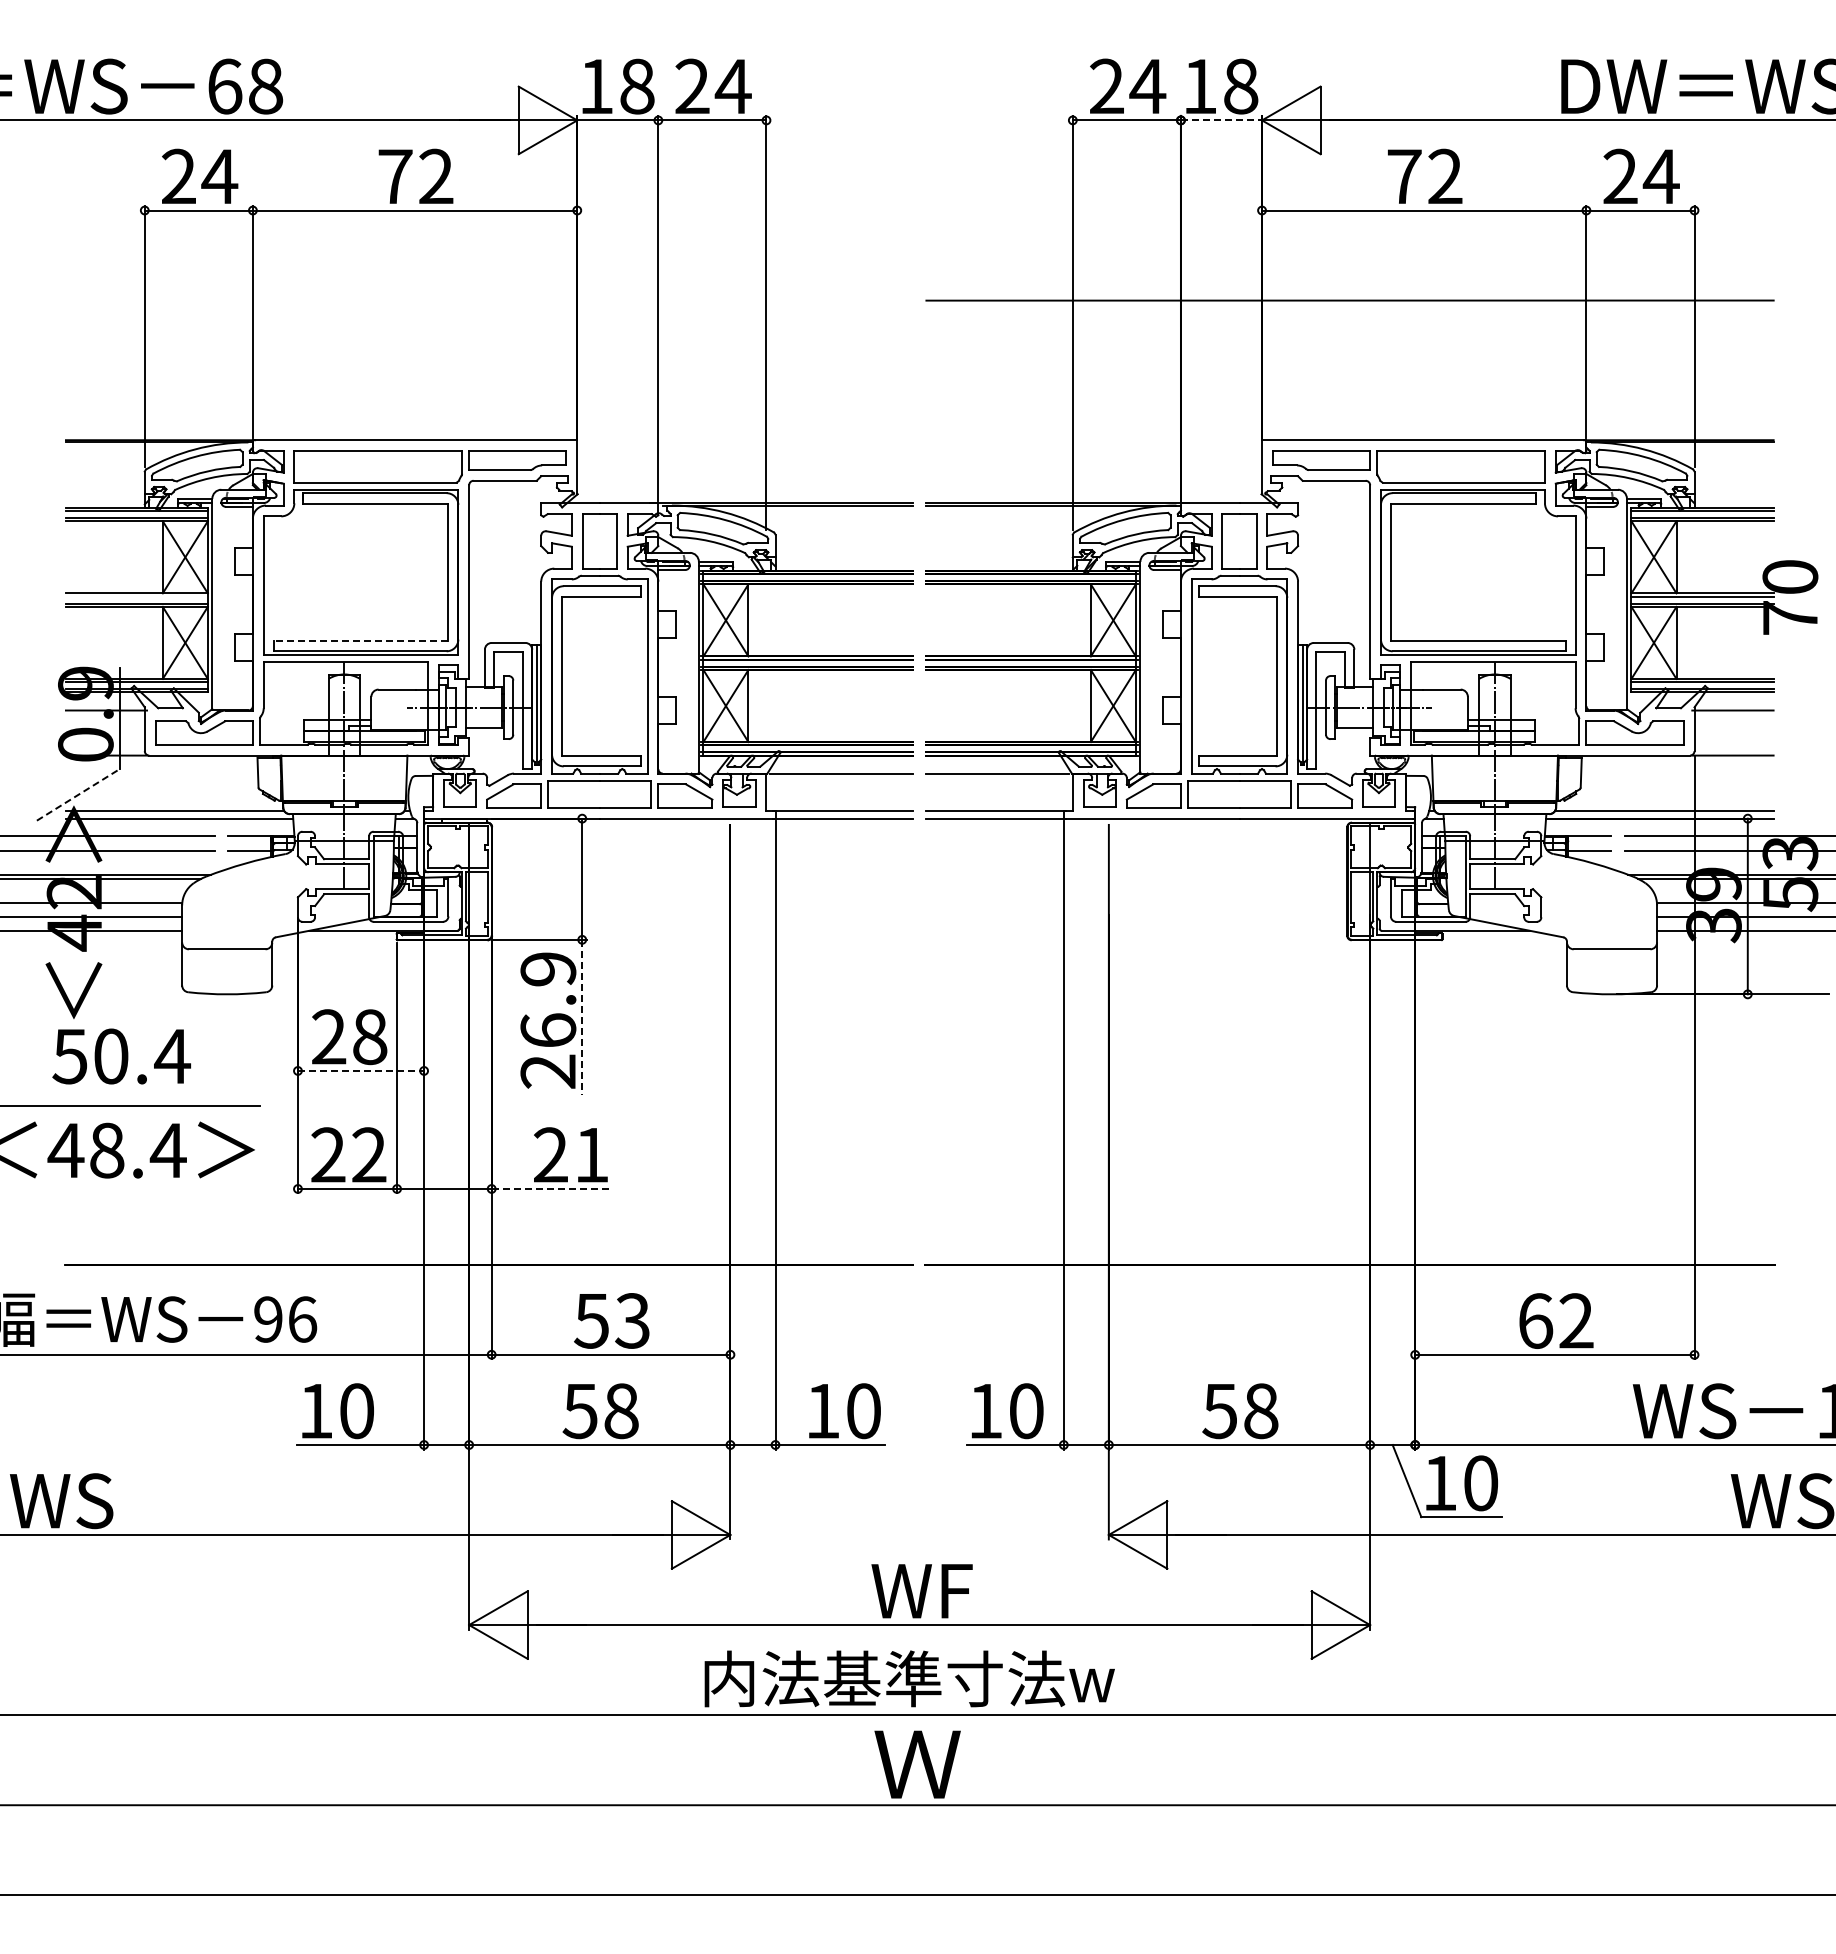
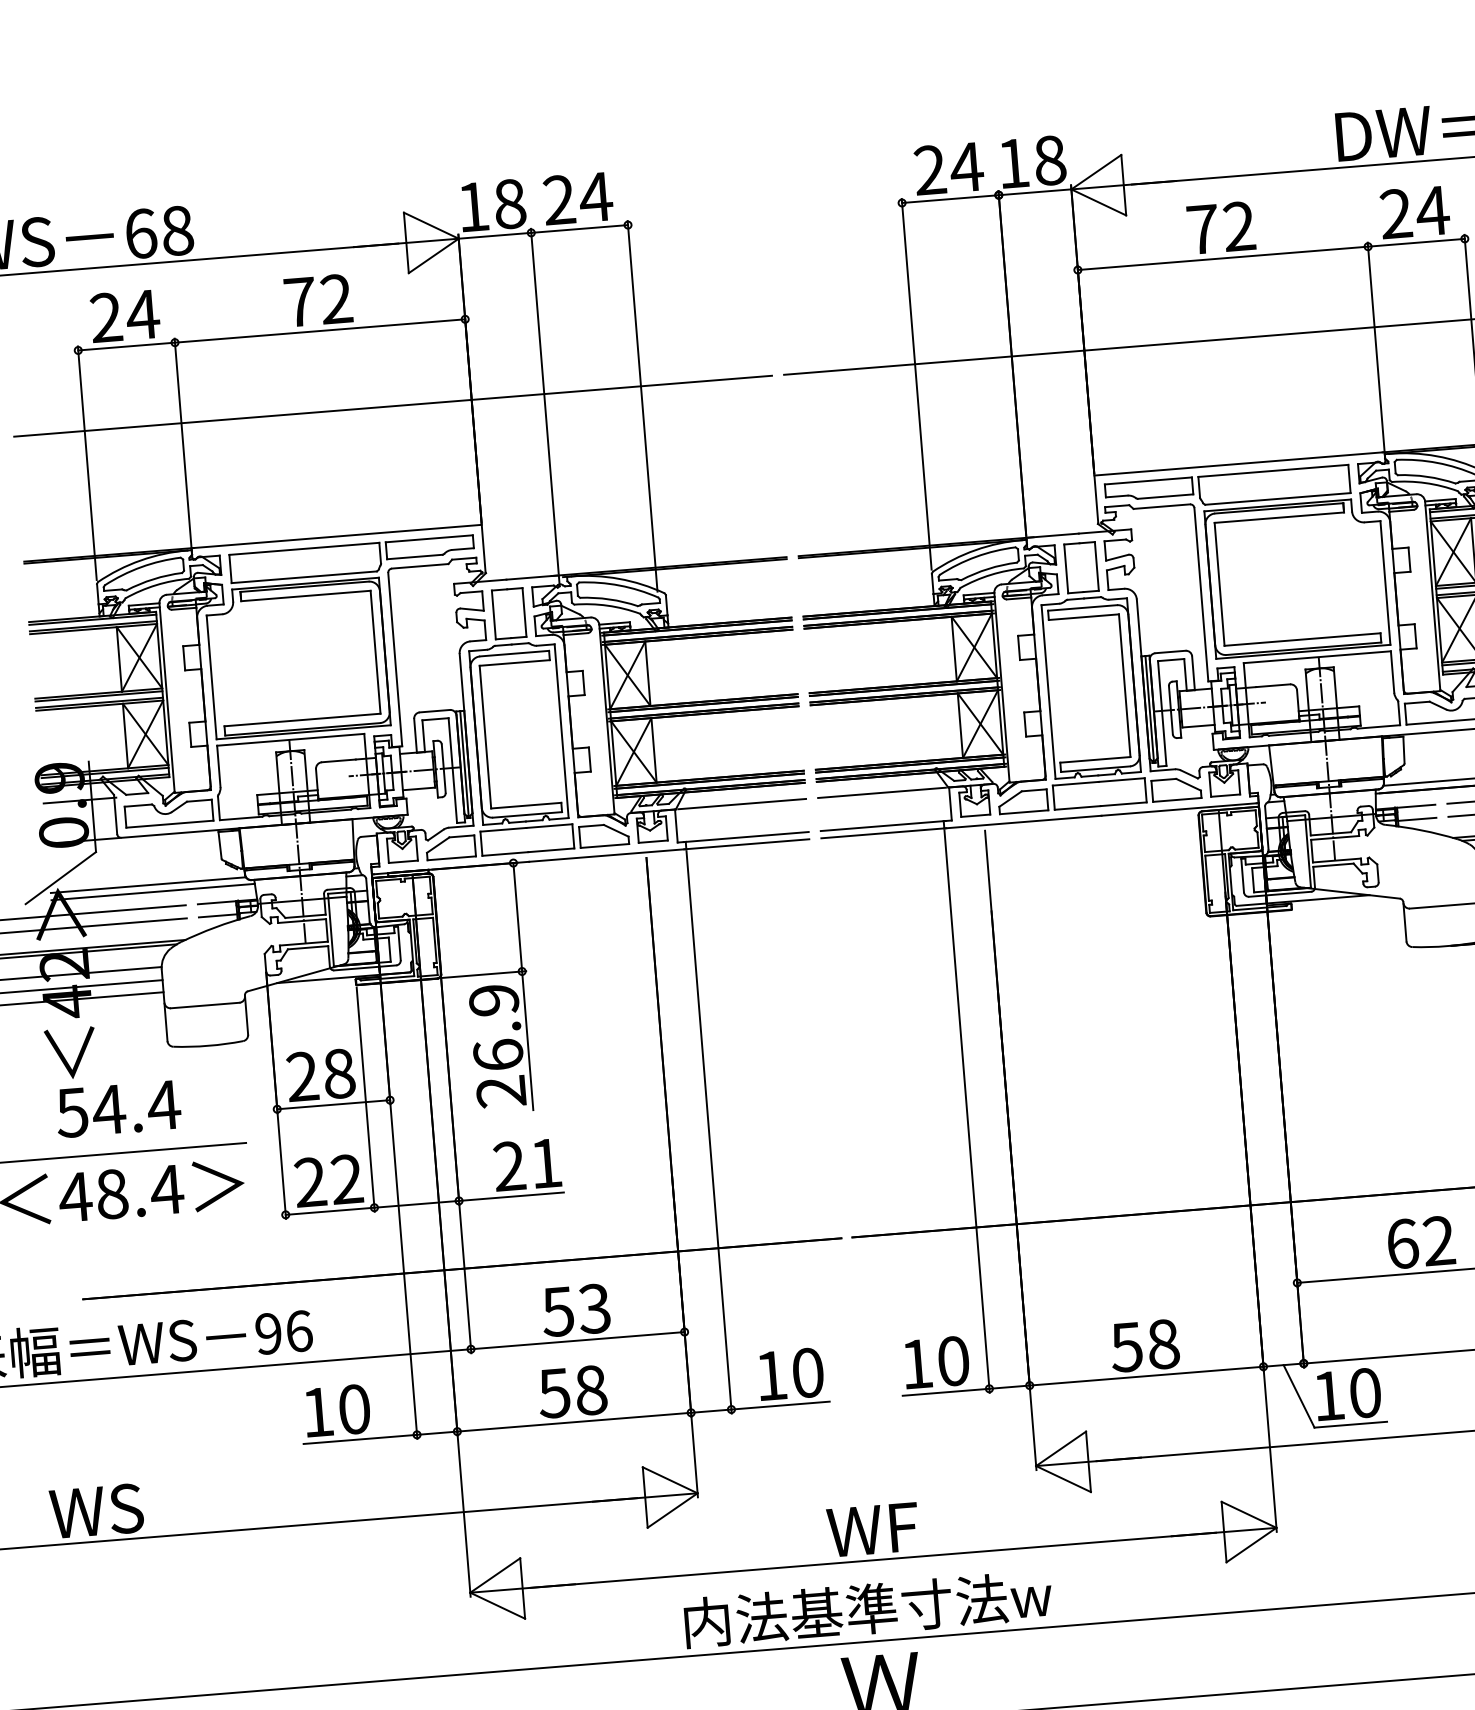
line: (1221, 120) -> (1035, 192), dashed -> solid
line: (488, 300) -> (392, 406), added
line: (136, 596) -> (98, 696), added
line: (360, 640) -> (302, 719), dashed -> solid
line: (78, 794) -> (60, 877), dashed -> solid
line: (582, 1017) -> (527, 1040), dashed -> solid
text: (110, 1056) -> (108, 1109), 50.4 -> 54.4
line: (361, 1070) -> (334, 1104), dashed -> solid
line: (550, 1188) -> (511, 1196), dashed -> solid

